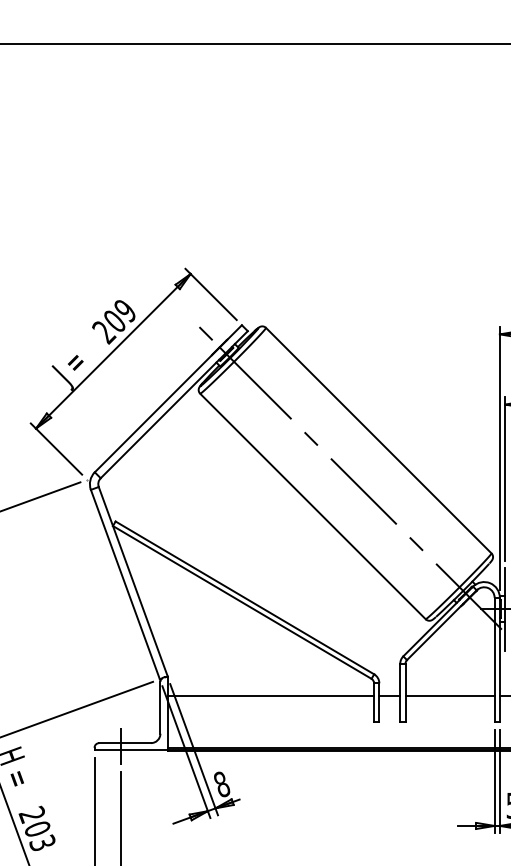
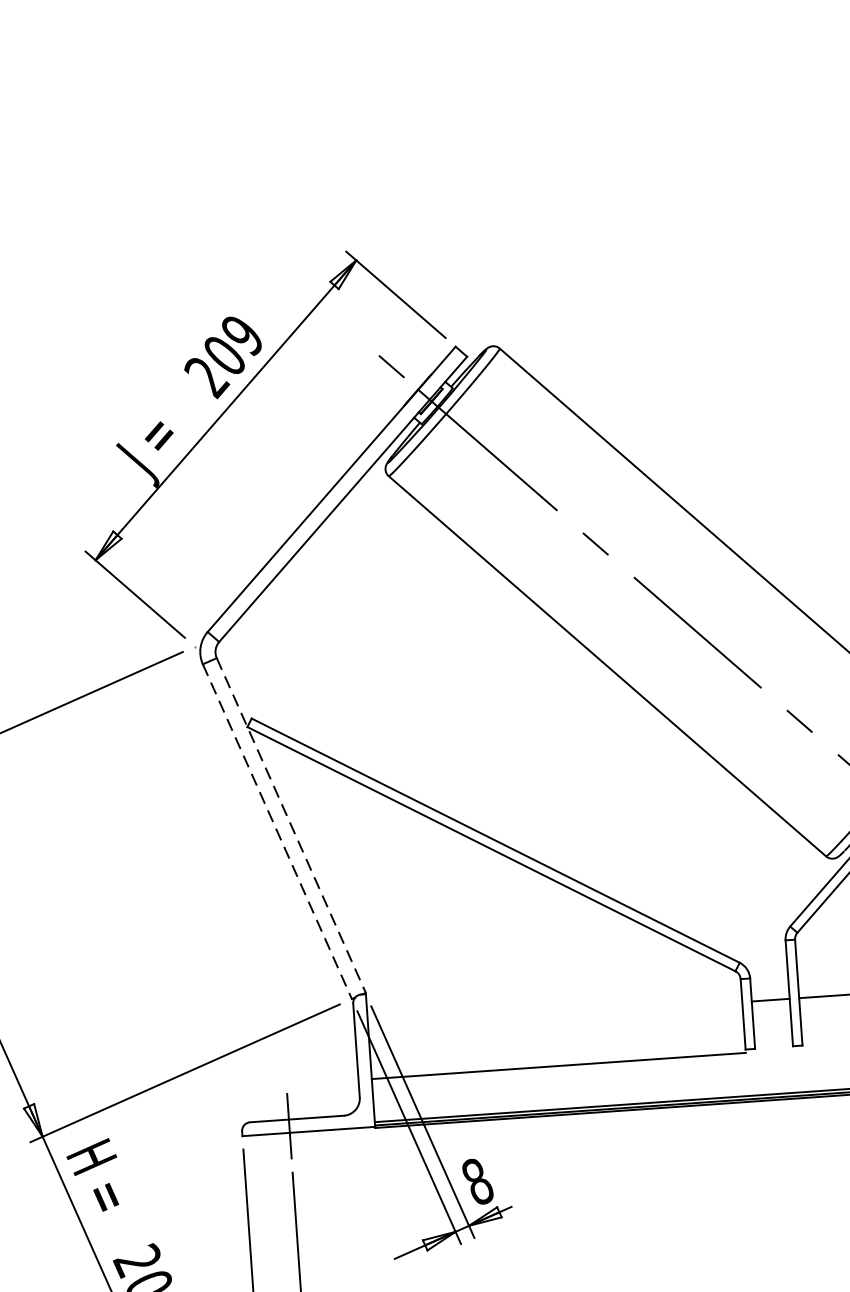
line: (133, 581) -> (291, 825), solid -> dashed
line: (125, 584) -> (277, 831), solid -> dashed
line: (270, 696) -> (558, 1066), moved

